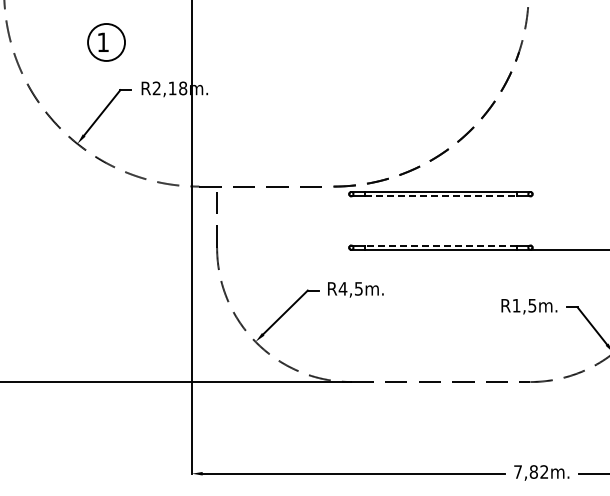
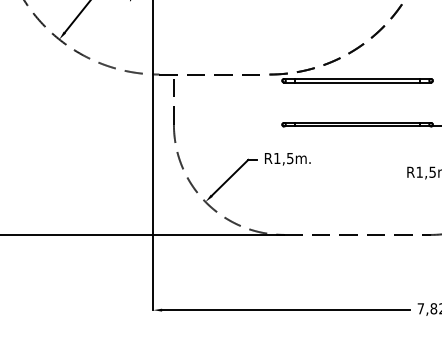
line: (441, 196) -> (358, 82), dashed -> solid
line: (440, 245) -> (357, 122), dashed -> solid
text: (342, 288) -> (276, 158), R4,5m. -> R1,5m.

